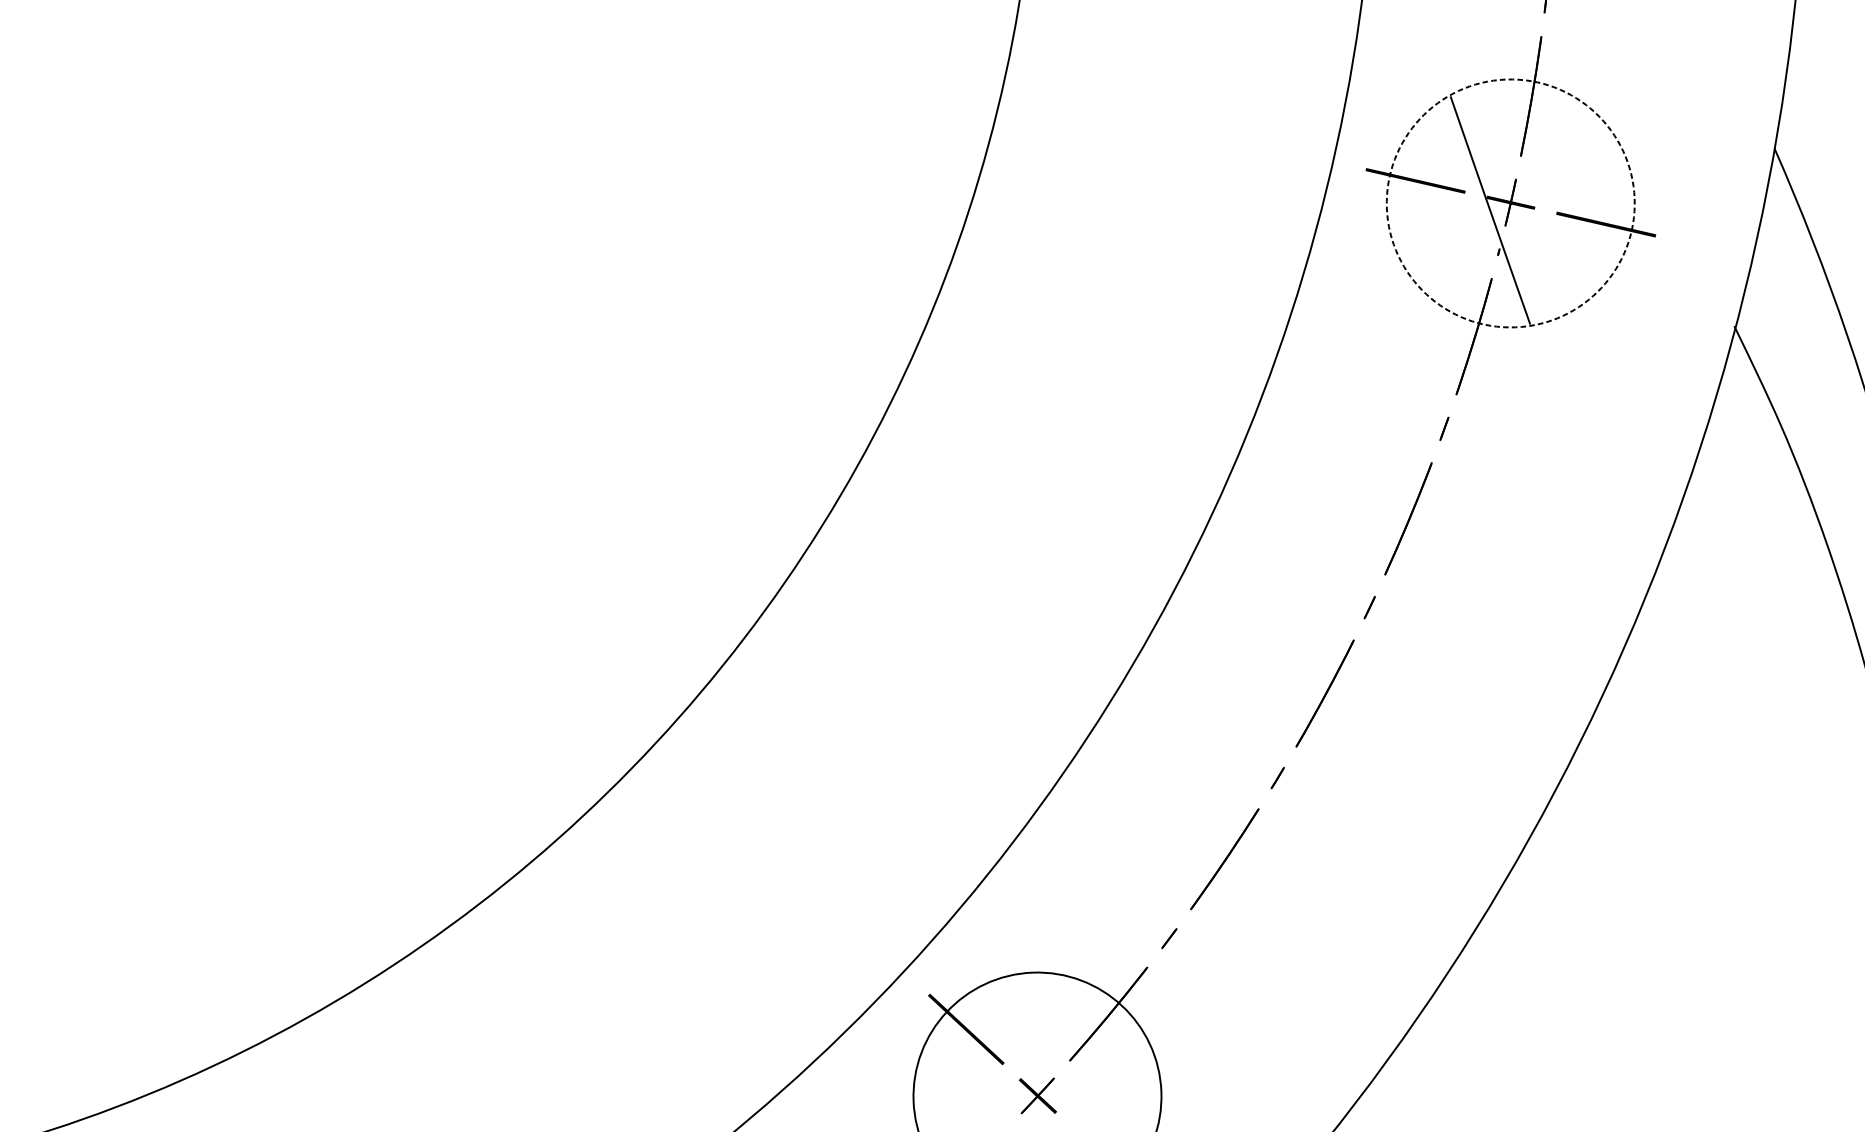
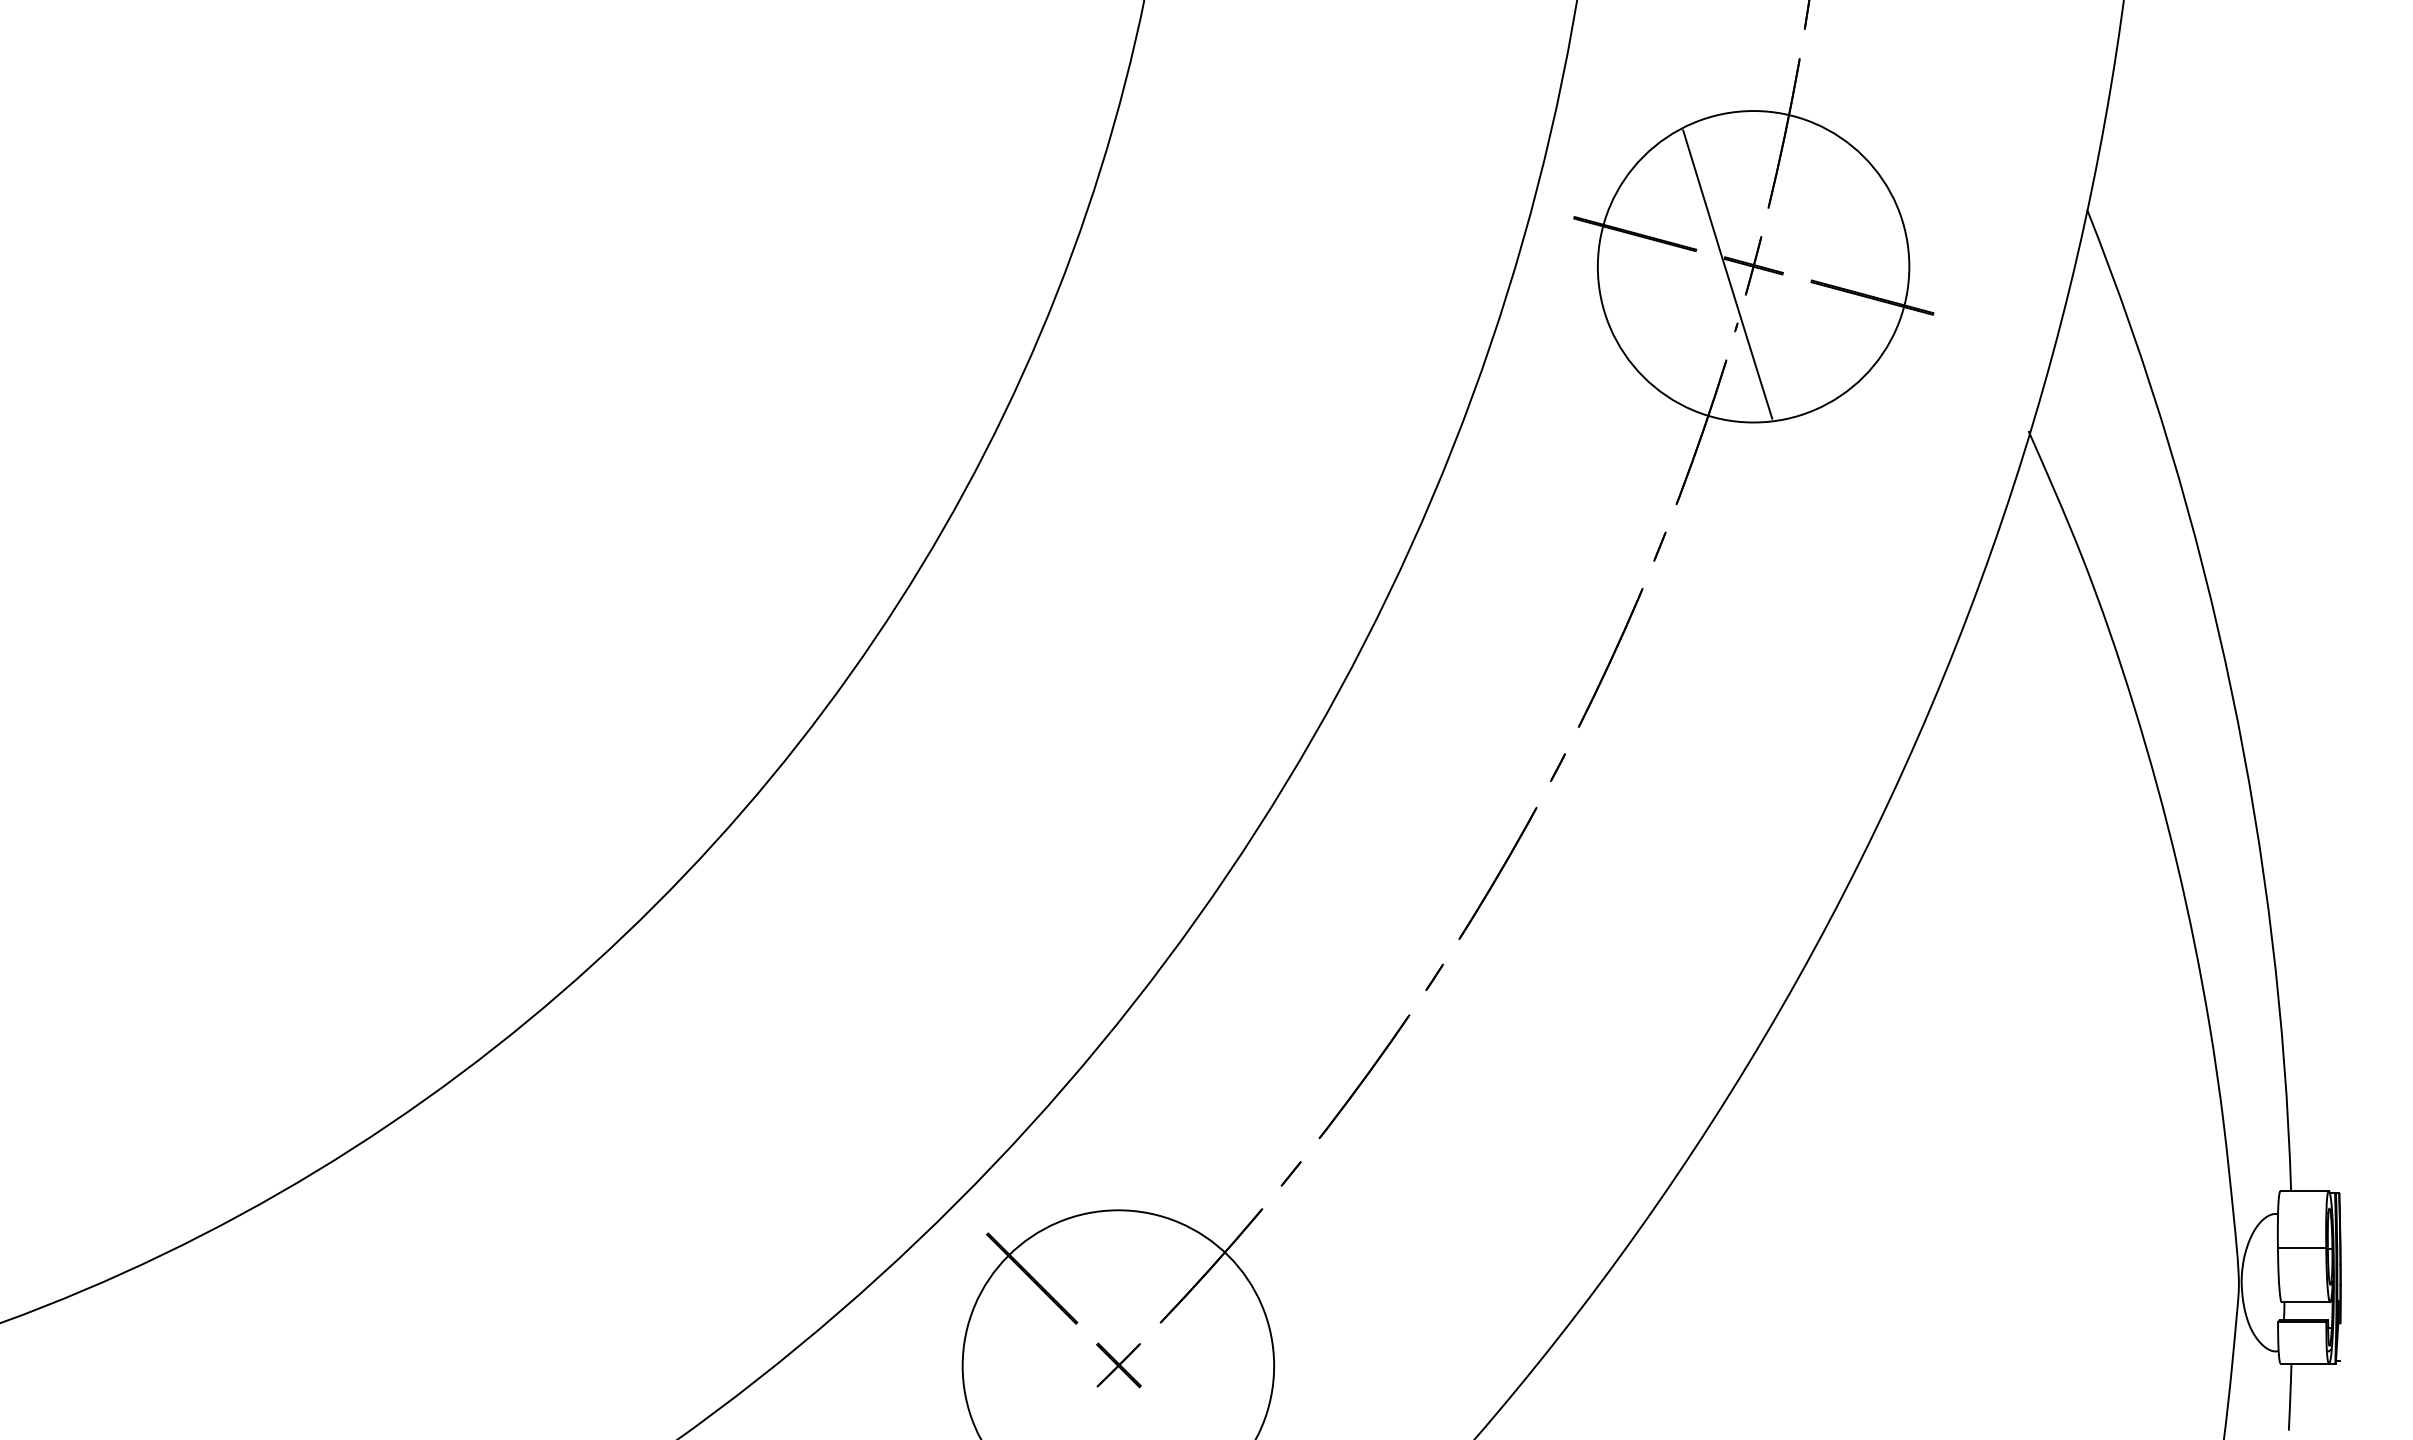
circle: (1510, 203) -> (1753, 266), dashed -> solid

